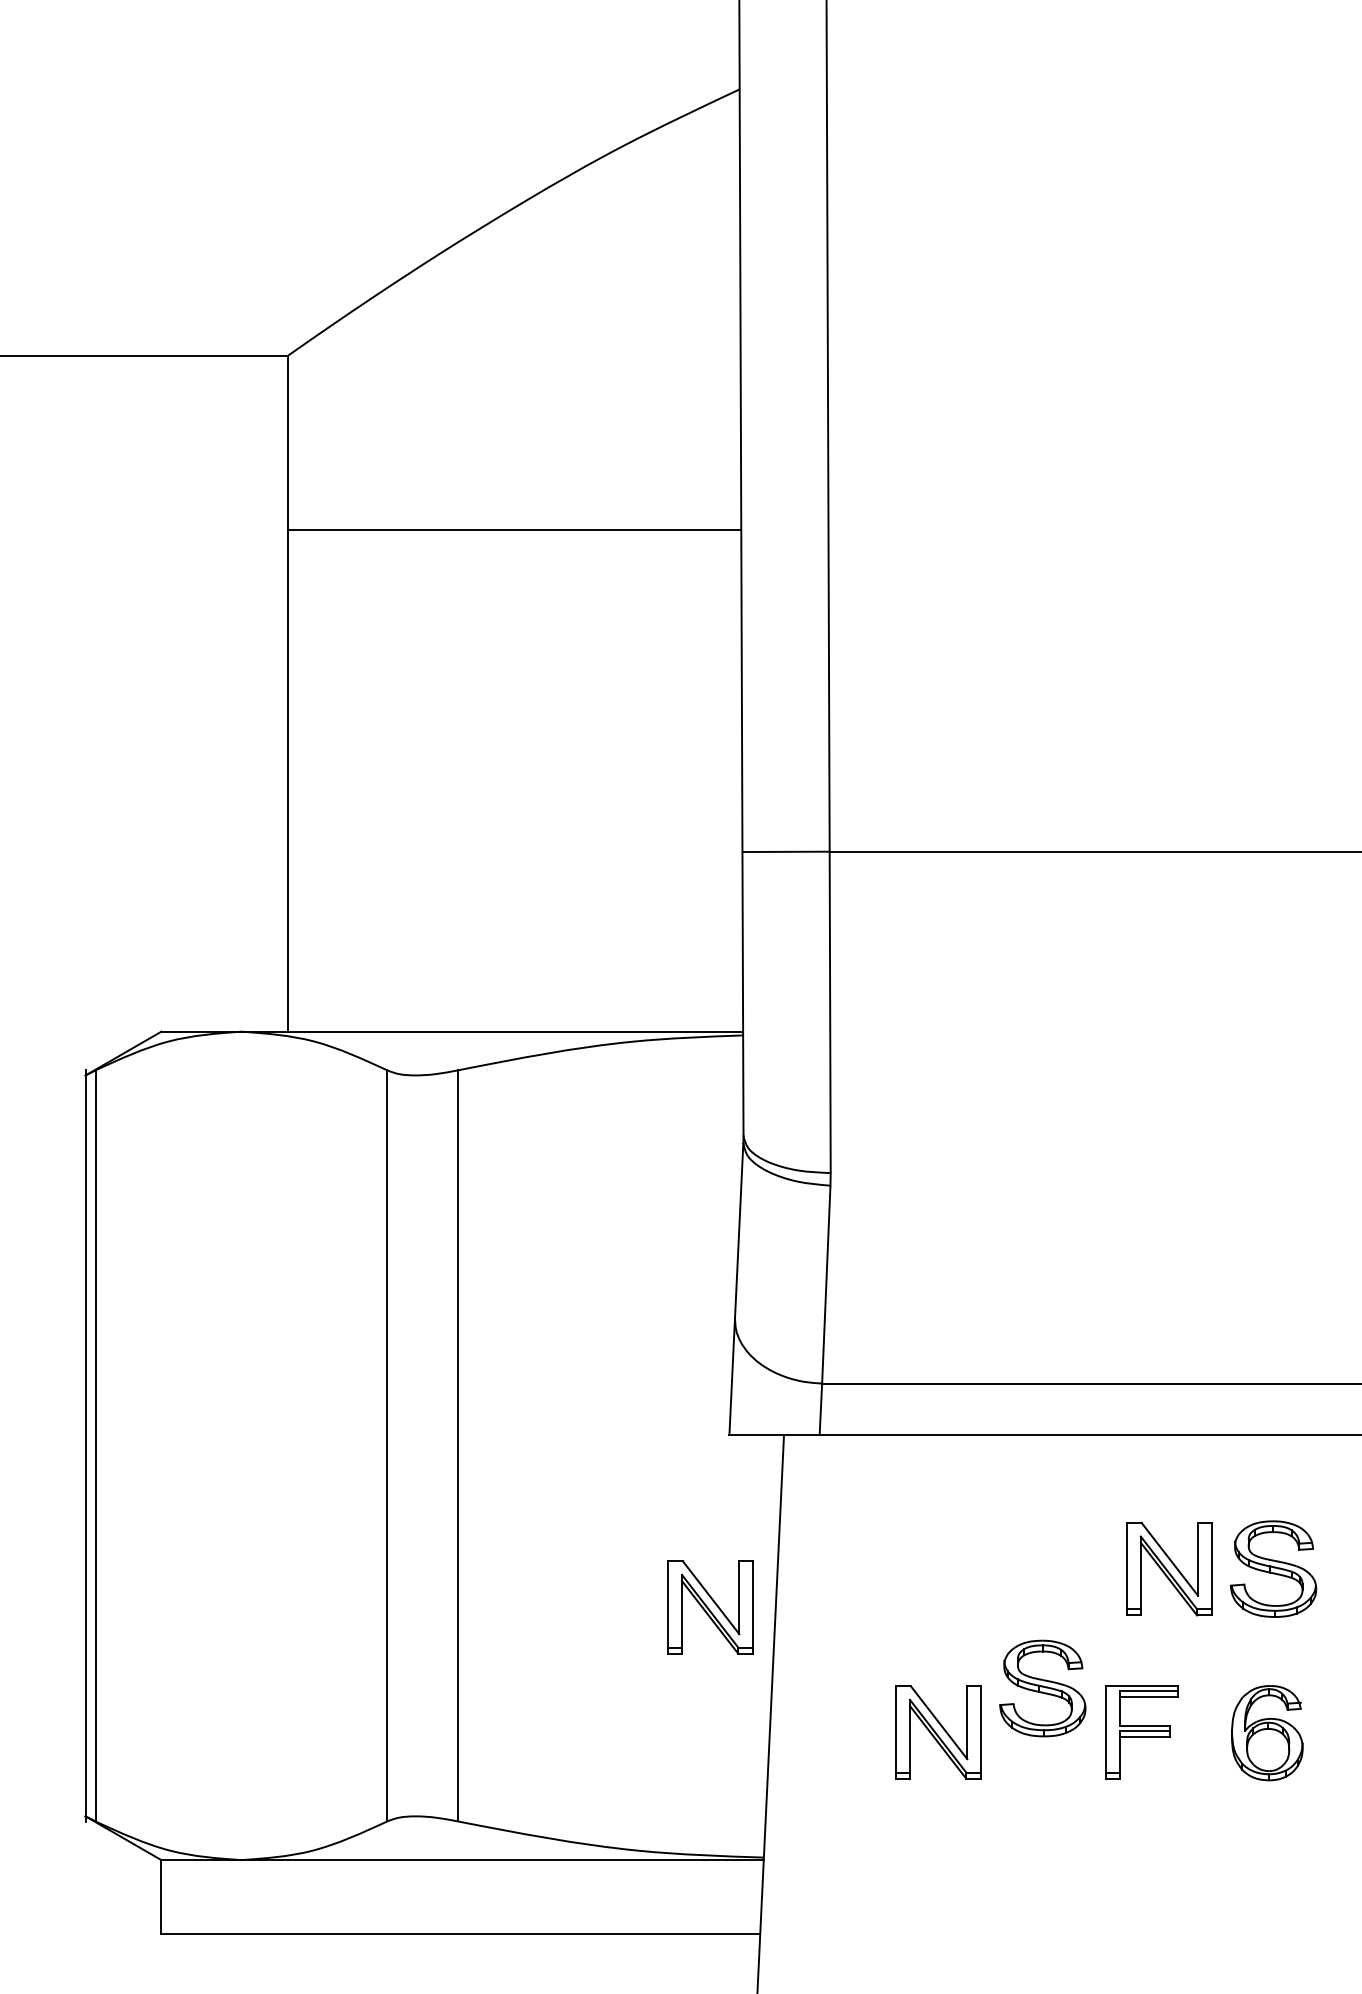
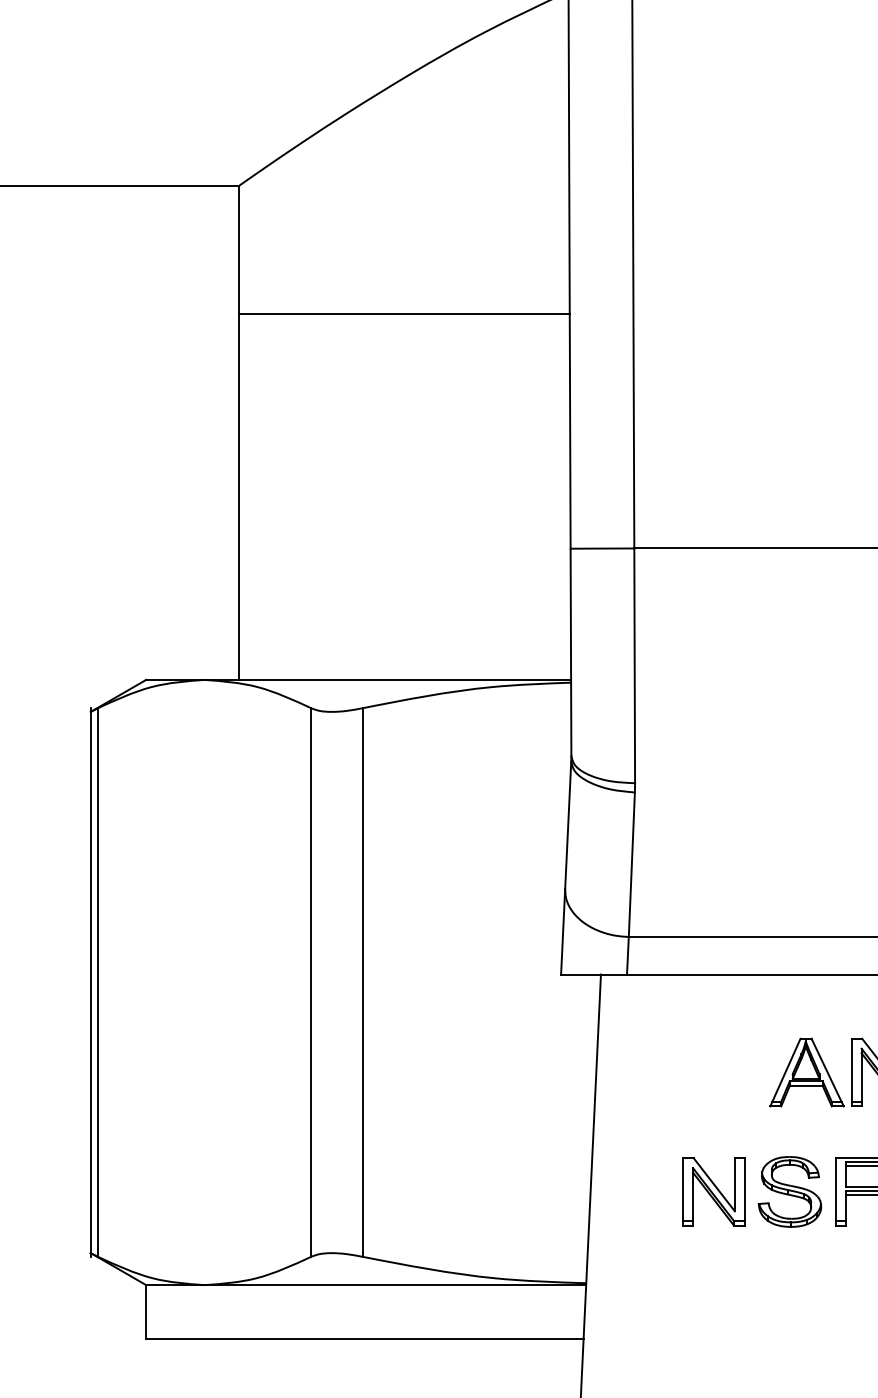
part: (1065, 1568) -> (806, 1072), added
part: (710, 1607) -> (547, 1100), removed
part: (1042, 1688) -> (789, 1191), moved

